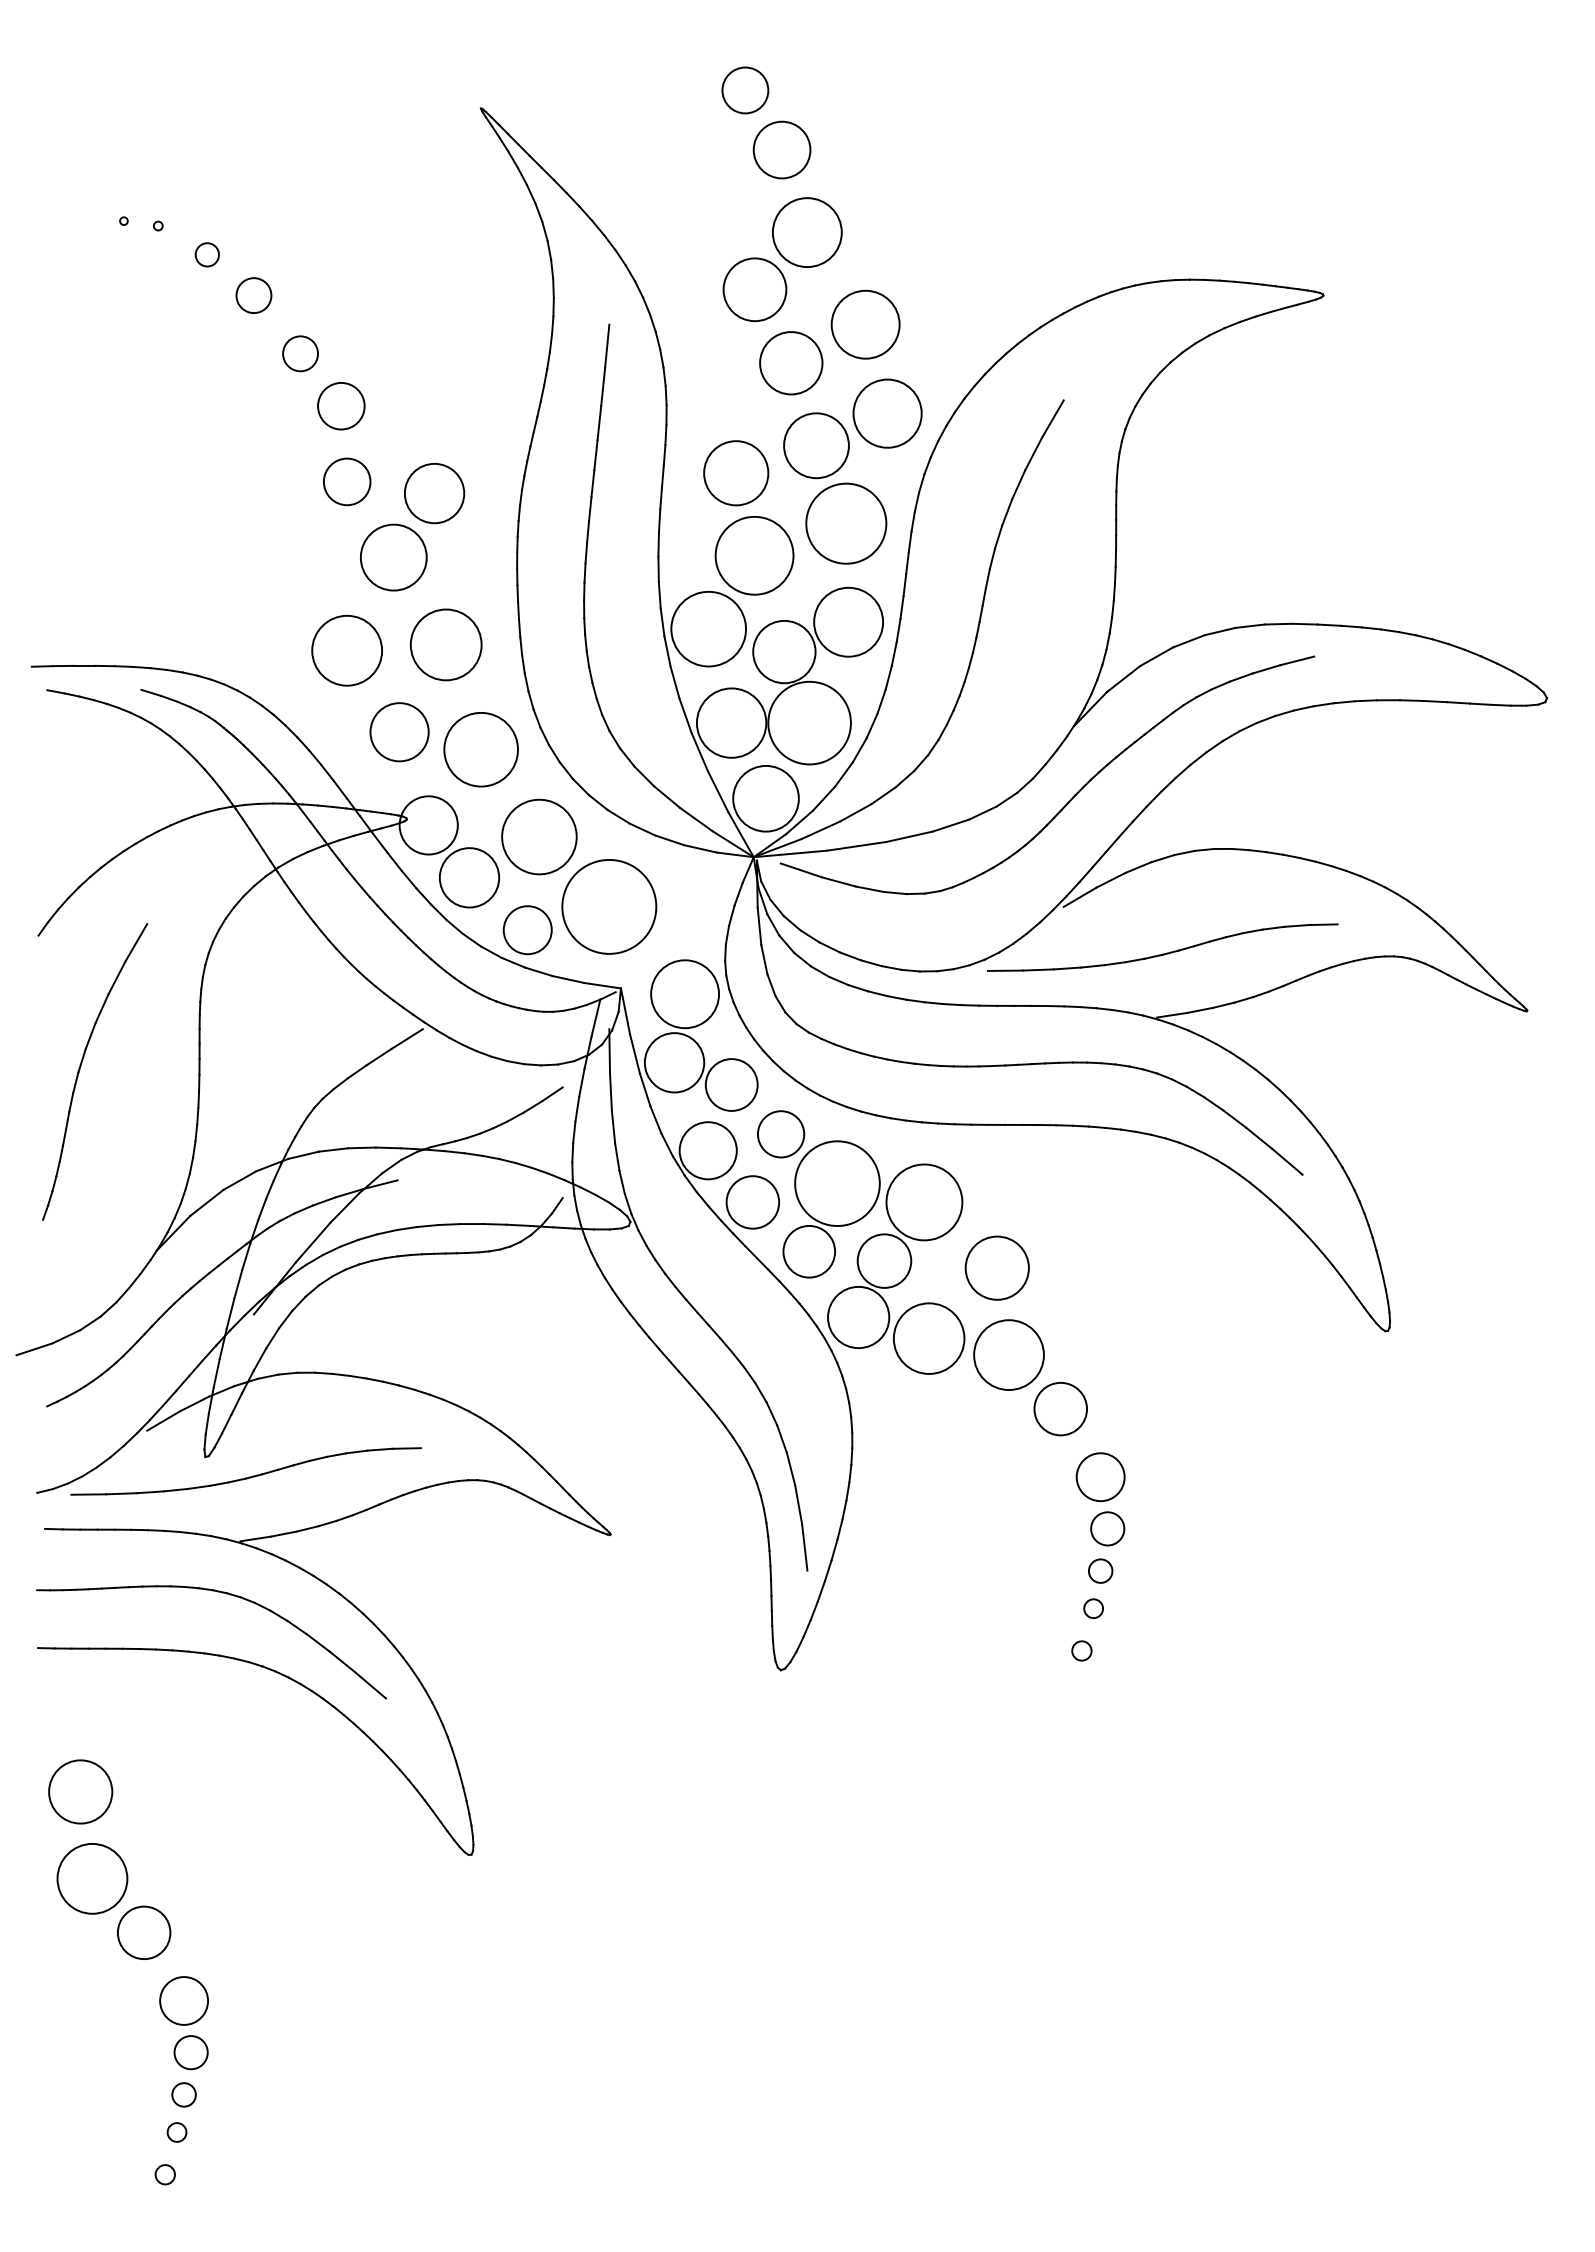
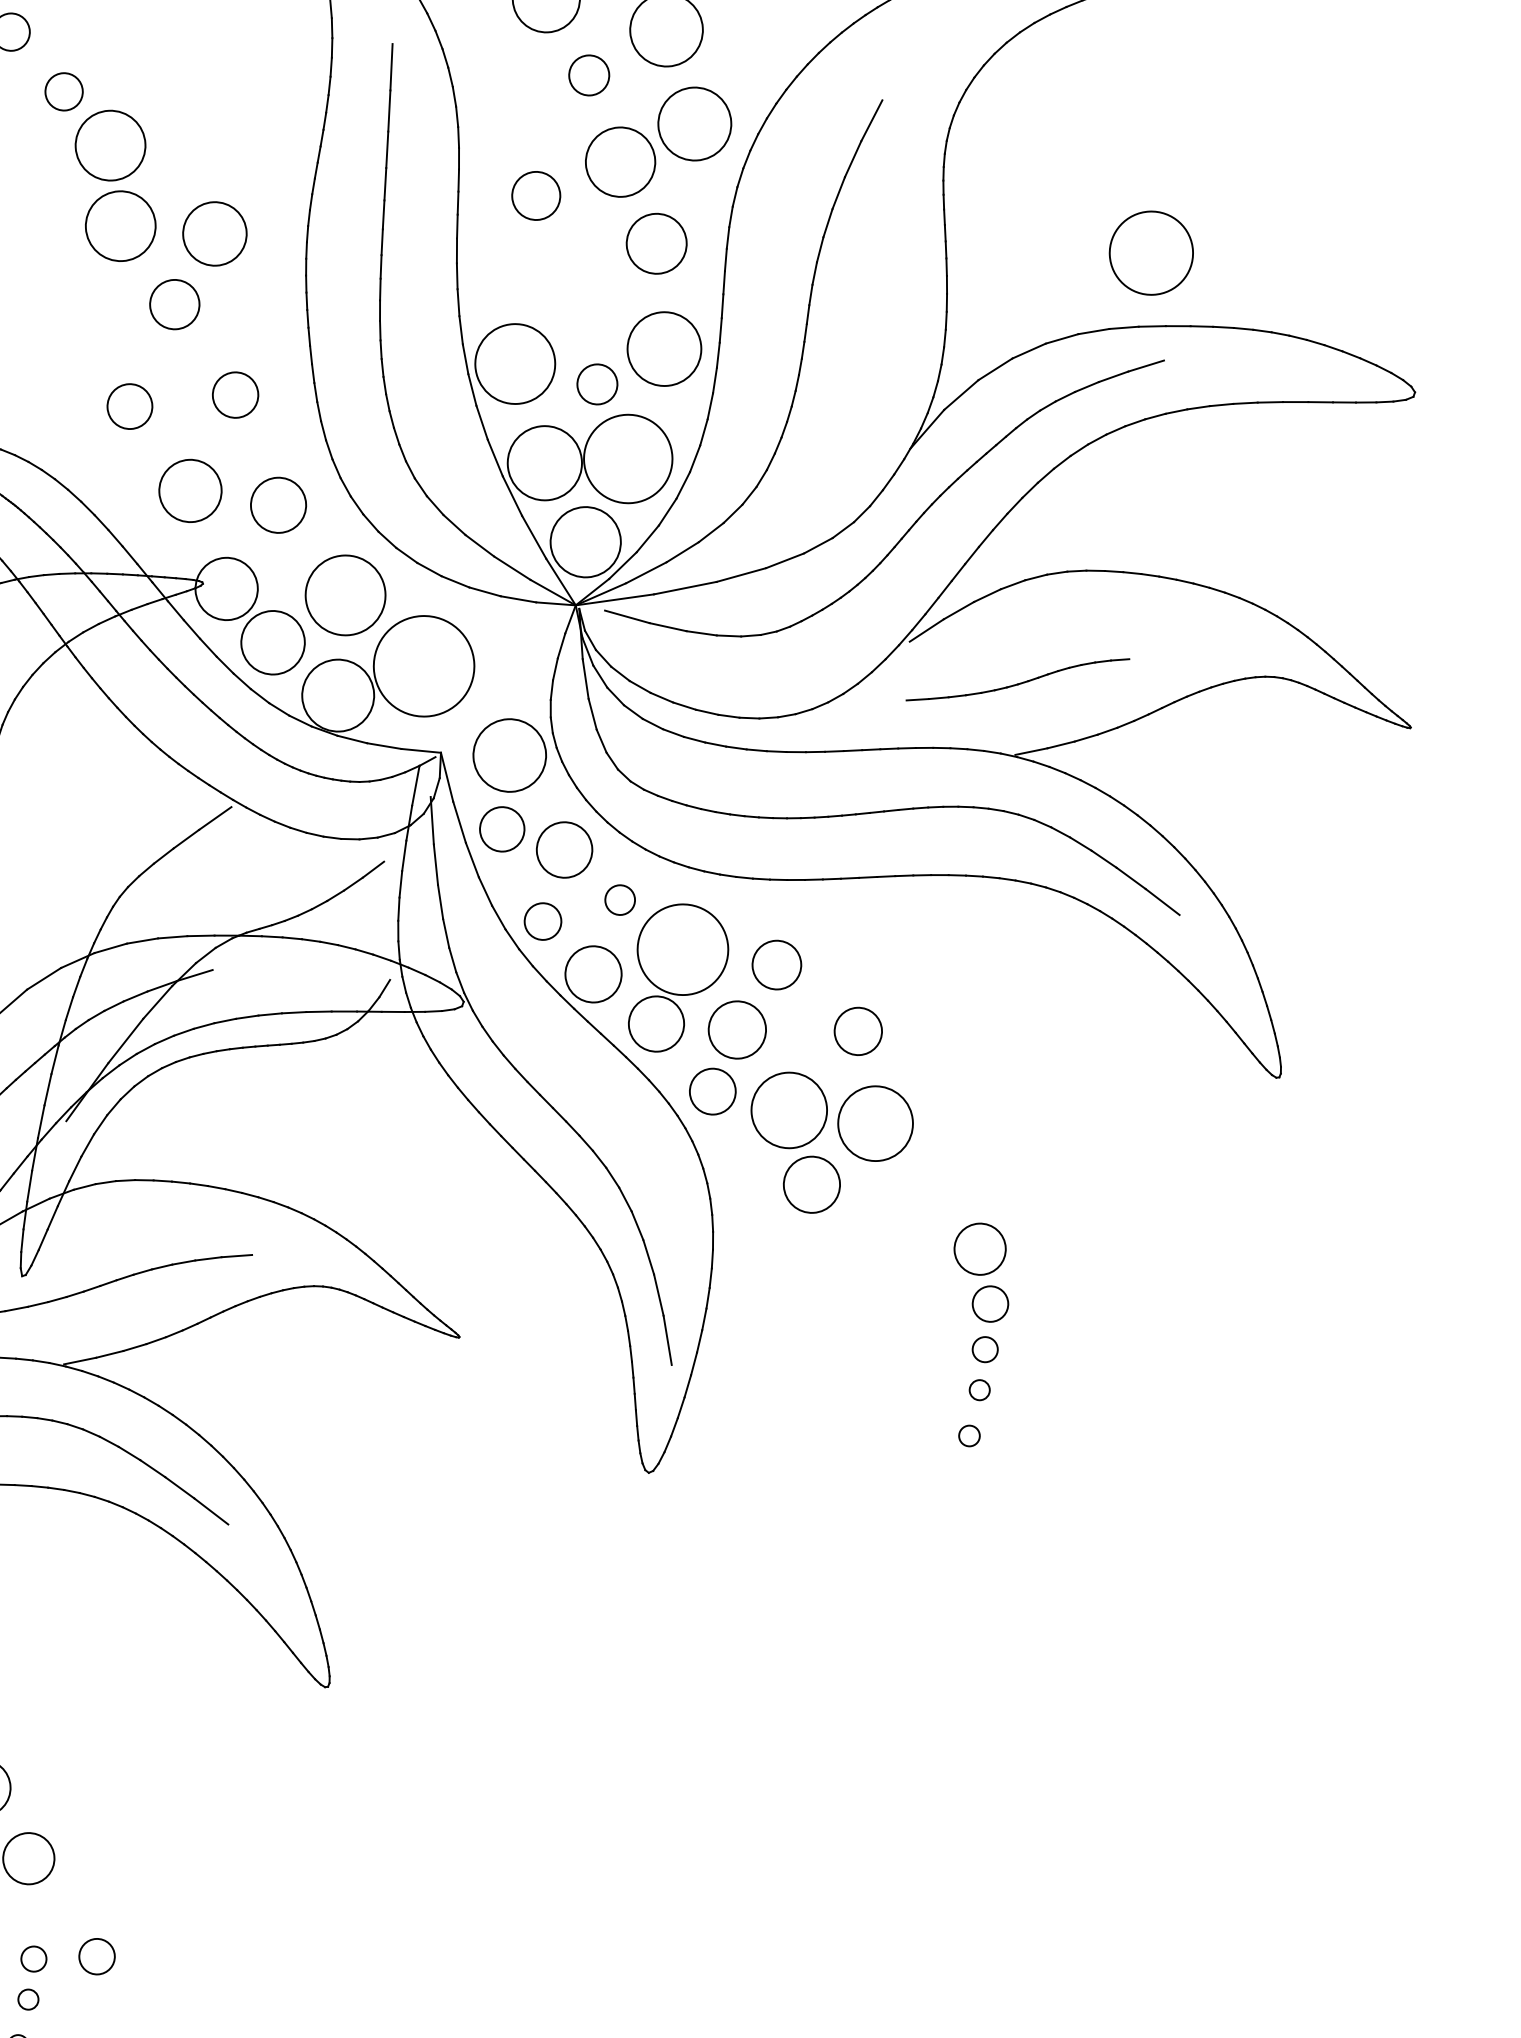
circle: (791, 363) -> (589, 75), size x0.6
circle: (341, 405) -> (110, 144), size x1.4
circle: (736, 473) -> (536, 196), size x0.7
circle: (347, 481) -> (121, 225), size x1.4
circle: (846, 523) -> (656, 243), size x0.7
circle: (754, 555) -> (1151, 252), moved
circle: (393, 557) -> (174, 304), size x0.7
circle: (445, 644) -> (234, 394), size x0.6
circle: (346, 650) -> (129, 406), size x0.6
circle: (784, 651) -> (597, 383), size x0.6
circle: (480, 749) -> (277, 505), size x0.7
circle: (527, 930) -> (337, 695), size x1.4
part: (1162, 947) -> (1017, 679), size x0.6
circle: (674, 1062) -> (502, 829), size x0.7
circle: (781, 1134) -> (620, 900), size x0.6
circle: (707, 1150) -> (542, 921), size x0.6
circle: (924, 1202) -> (776, 965), size x0.6
circle: (996, 1267) -> (857, 1030), size x0.7
circle: (858, 1317) -> (712, 1091), size x0.7
circle: (1060, 1409) -> (811, 1185), moved
circle: (190, 2052) -> (96, 1956), moved

